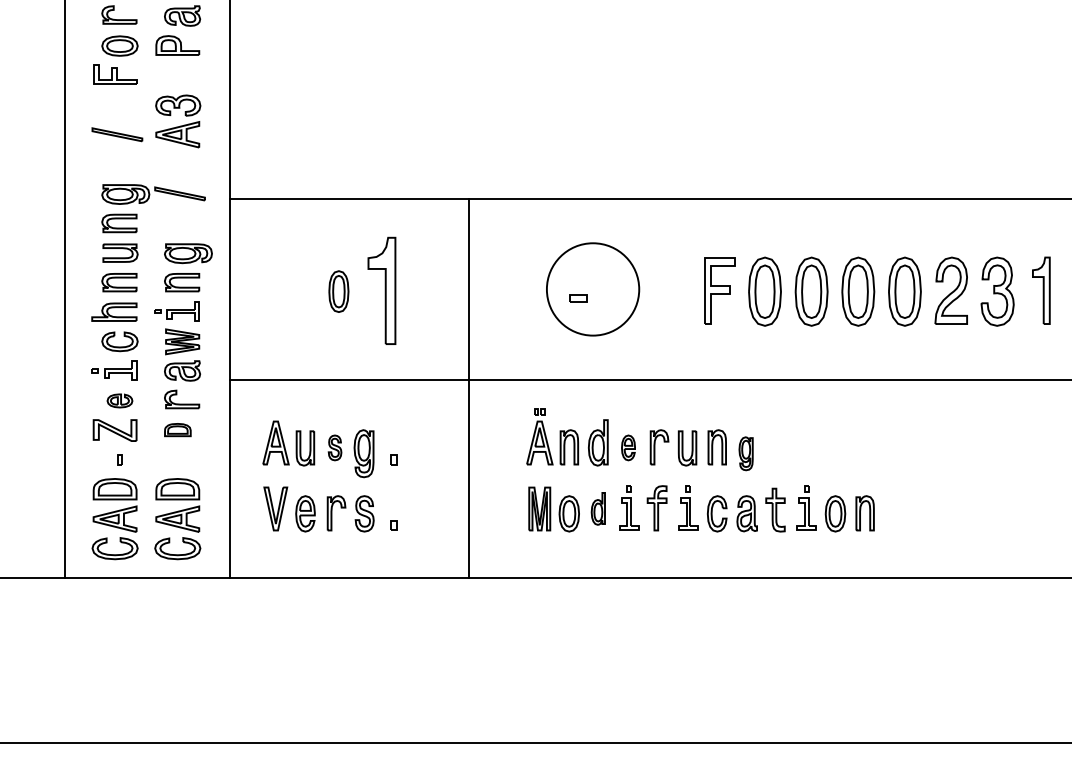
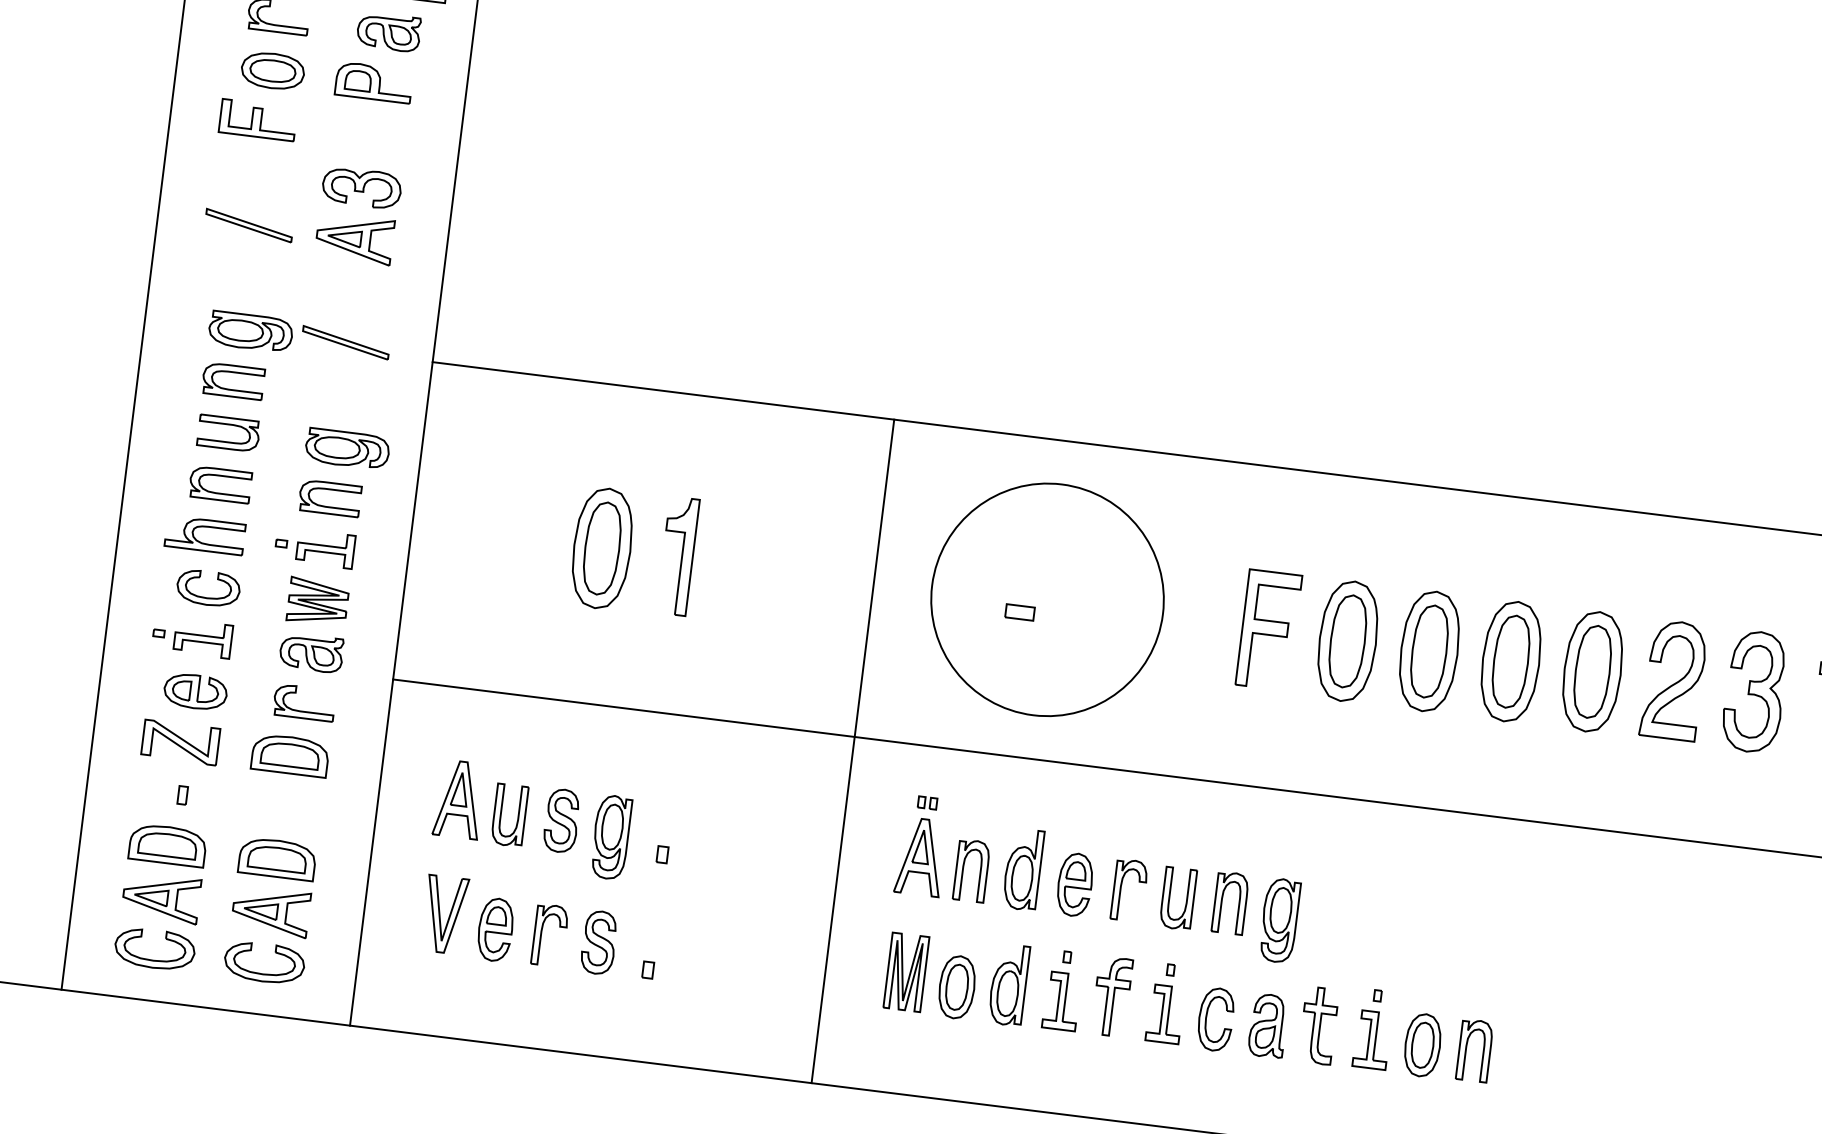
circle: (593, 289) -> (1048, 600), size x1.43
part: (381, 290) -> (677, 555), size x0.62
part: (338, 291) -> (601, 547), size x1.67
line: (469, 388) -> (853, 751), moved
part: (119, 400) -> (194, 690), size x1.43
part: (177, 429) -> (290, 754), size x1.67
part: (334, 447) -> (560, 820), size x1.43
part: (628, 447) -> (1075, 884), size x1.43
part: (745, 453) -> (1278, 920), size x1.43
part: (598, 508) -> (1009, 984), size x1.43

